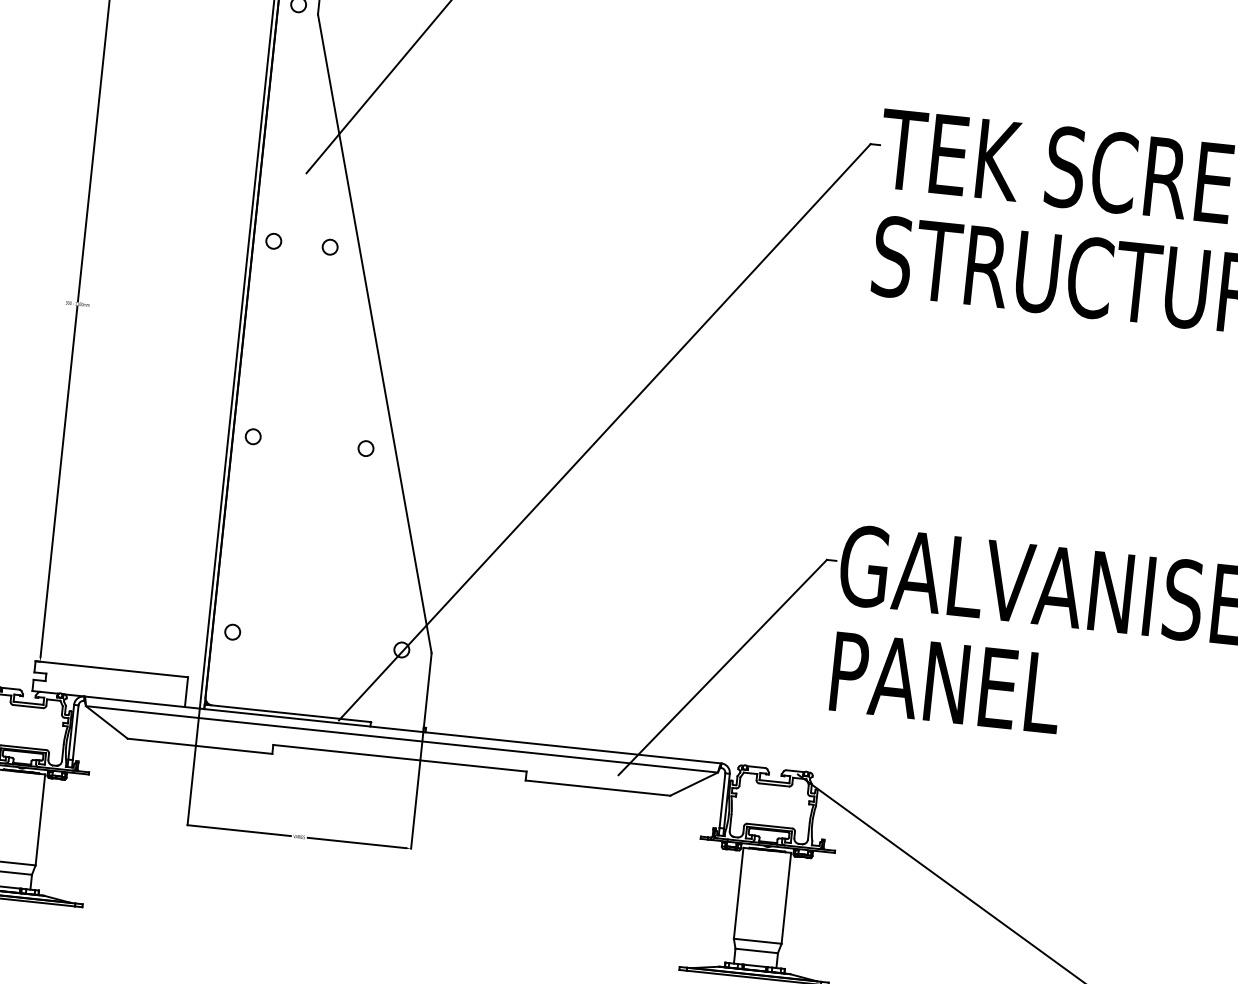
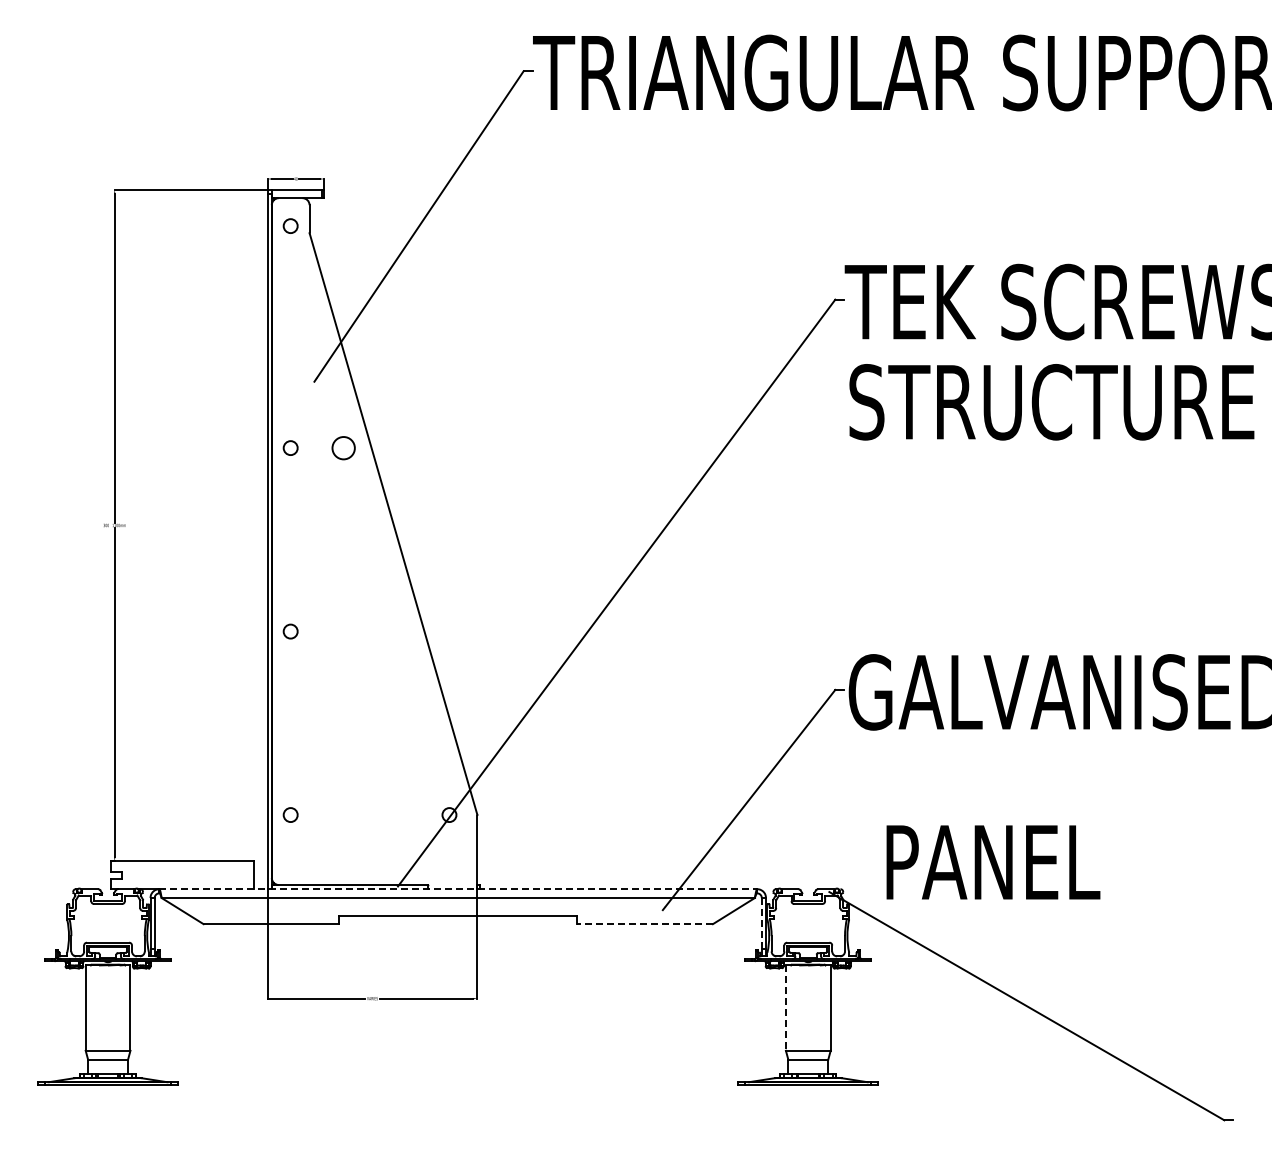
circle: (330, 246) -> (343, 447), size x1.6
circle: (365, 448) -> (396, 631), removed
text: (946, 682) -> (993, 862), moved
line: (403, 730) -> (458, 889), solid -> dashed
line: (598, 788) -> (645, 924), solid -> dashed
line: (722, 800) -> (761, 923), solid -> dashed
line: (738, 893) -> (785, 1008), solid -> dashed

